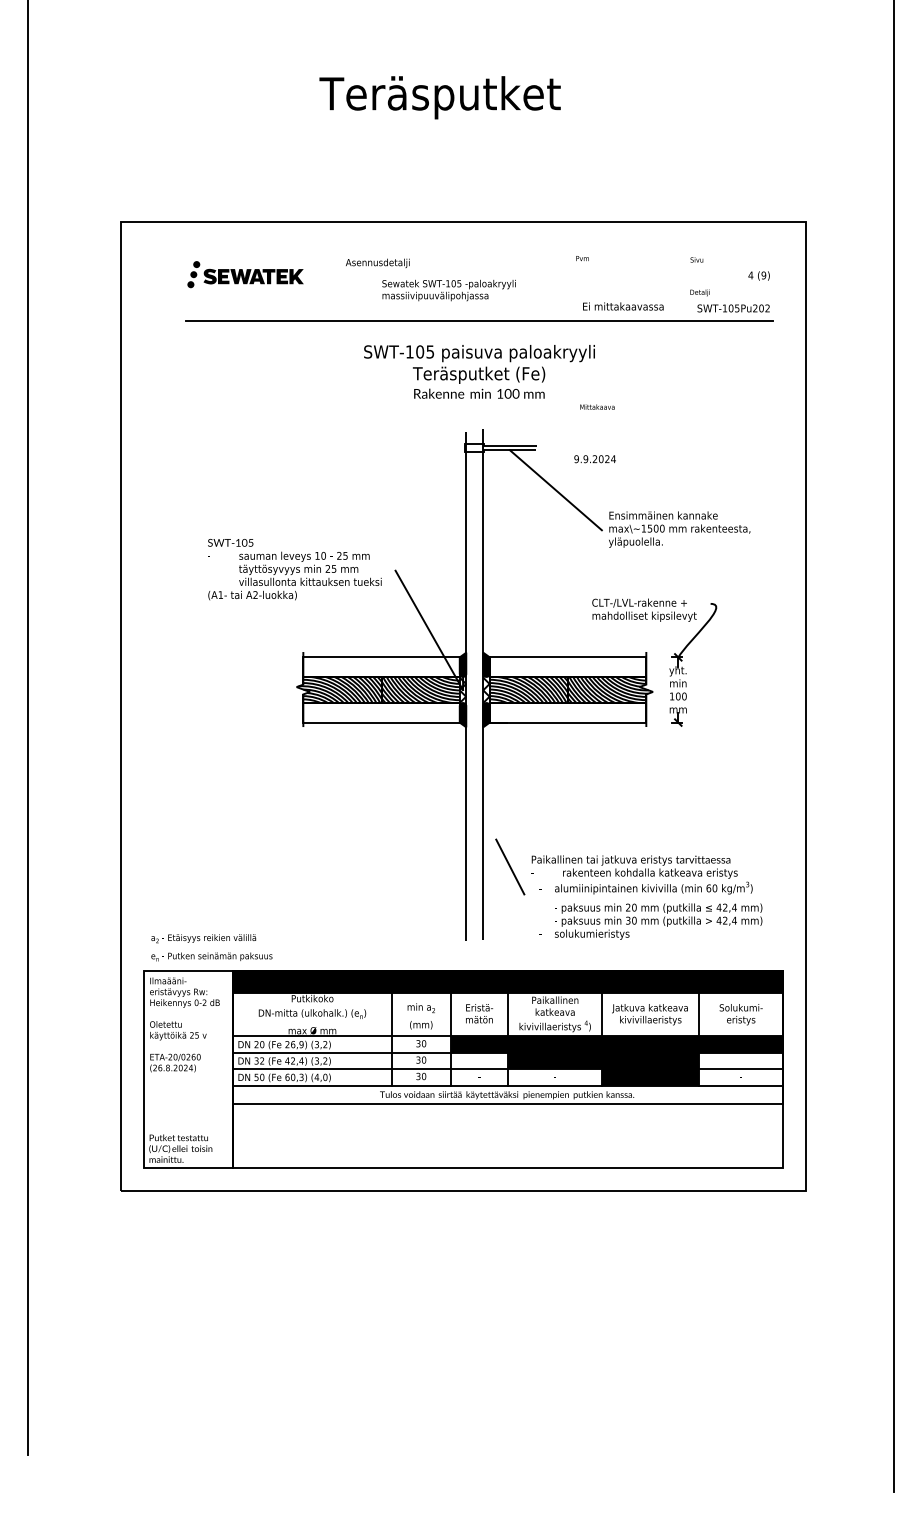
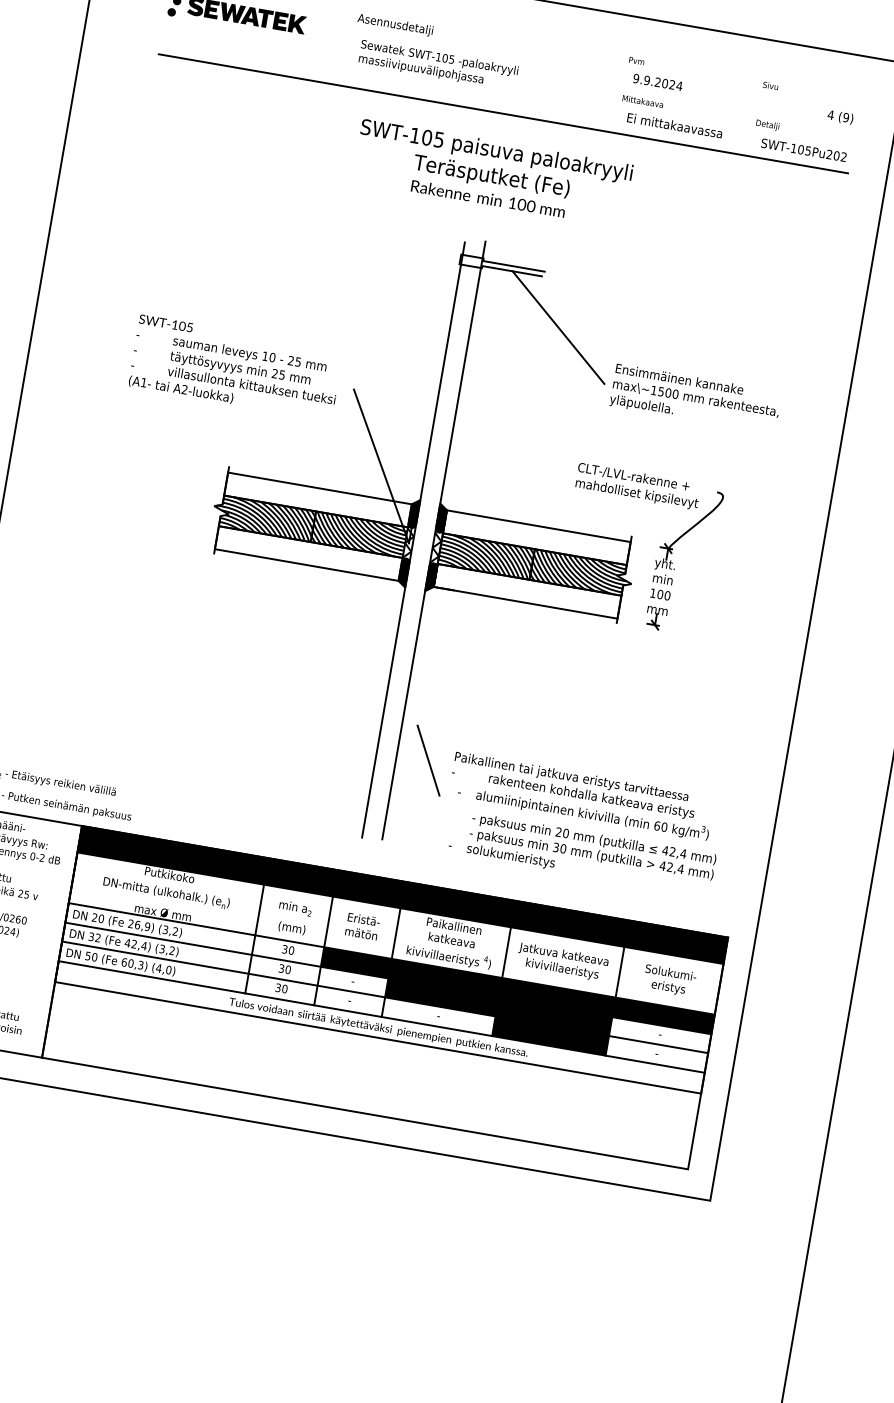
text: (448, 290) -> (437, 65), moved
text: (597, 406) -> (643, 100), moved
text: (594, 459) -> (657, 82), moved

